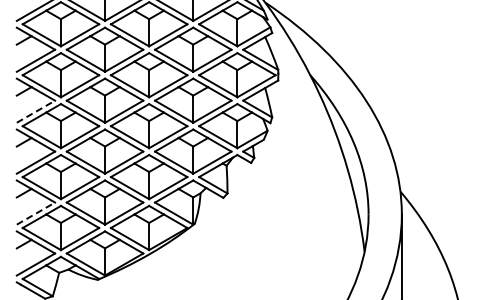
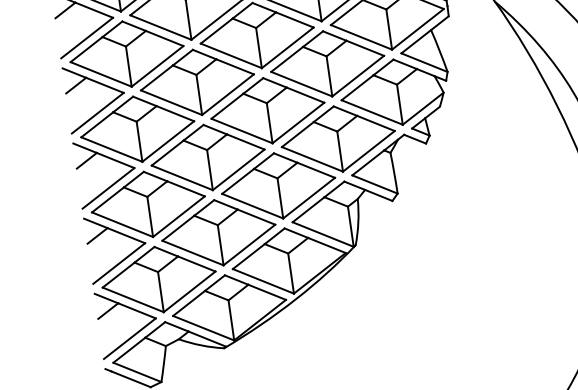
line: (36, 111) -> (98, 112), dashed -> solid
line: (36, 213) -> (119, 263), dashed -> solid

